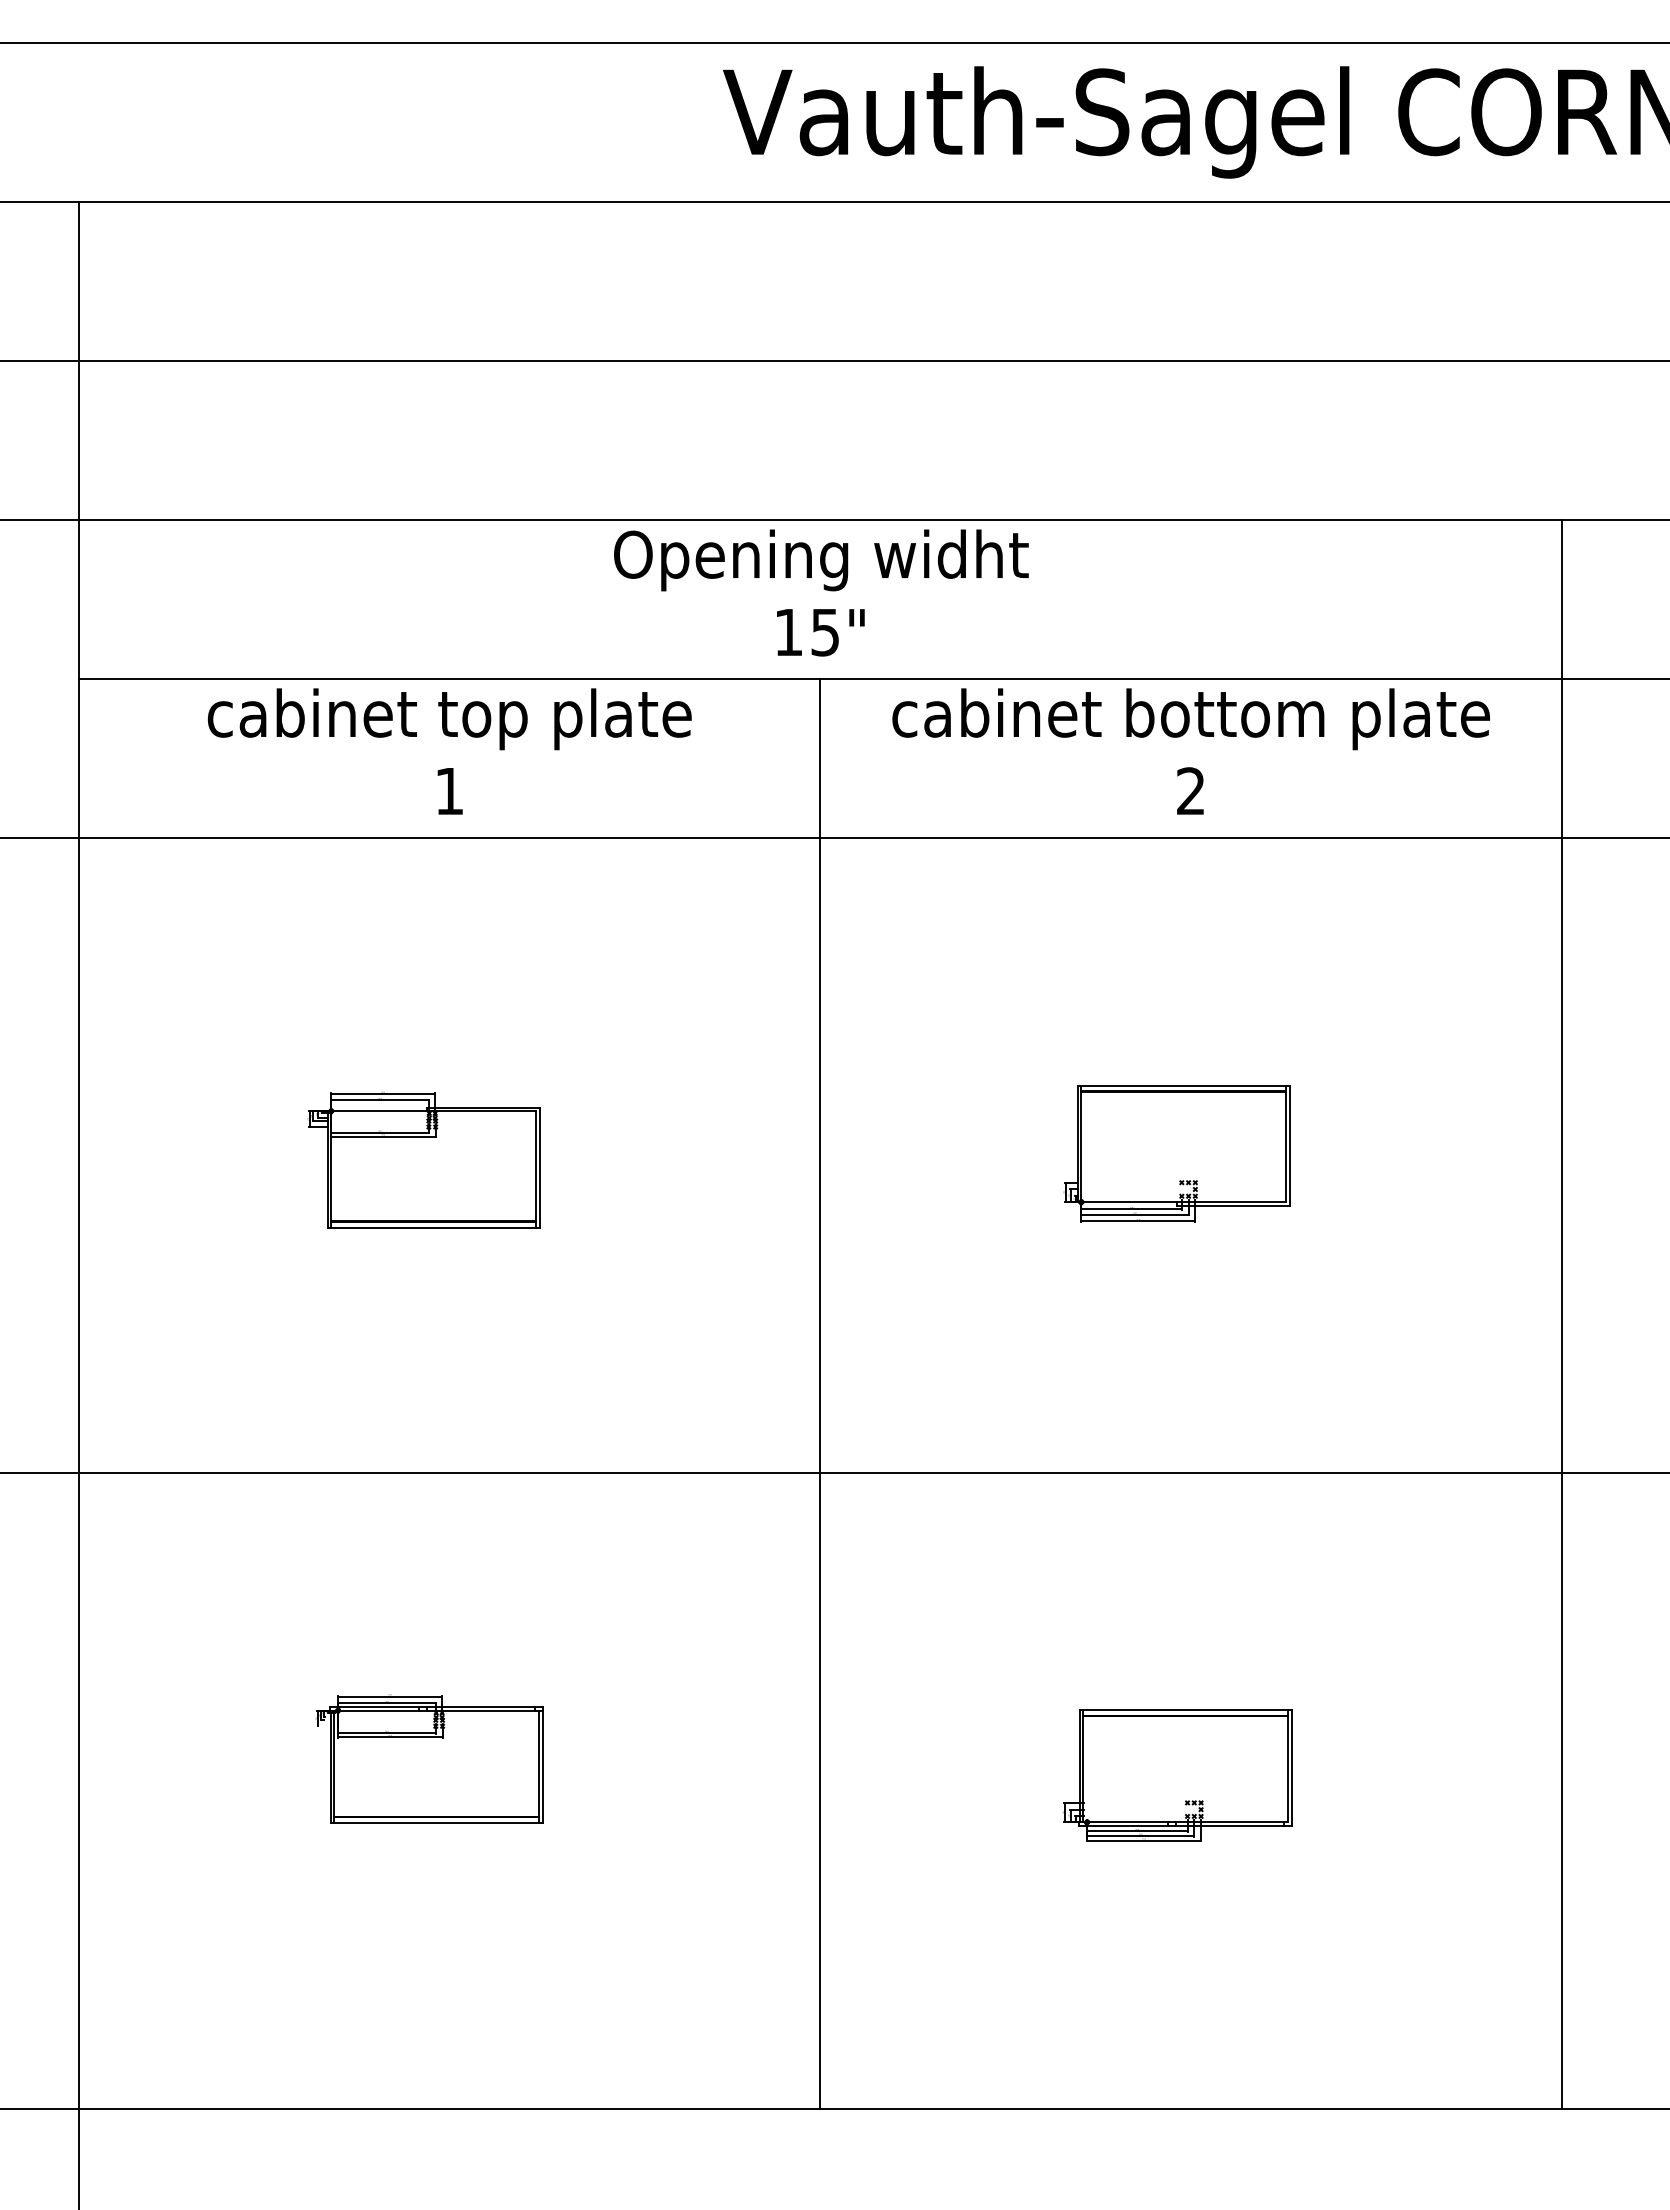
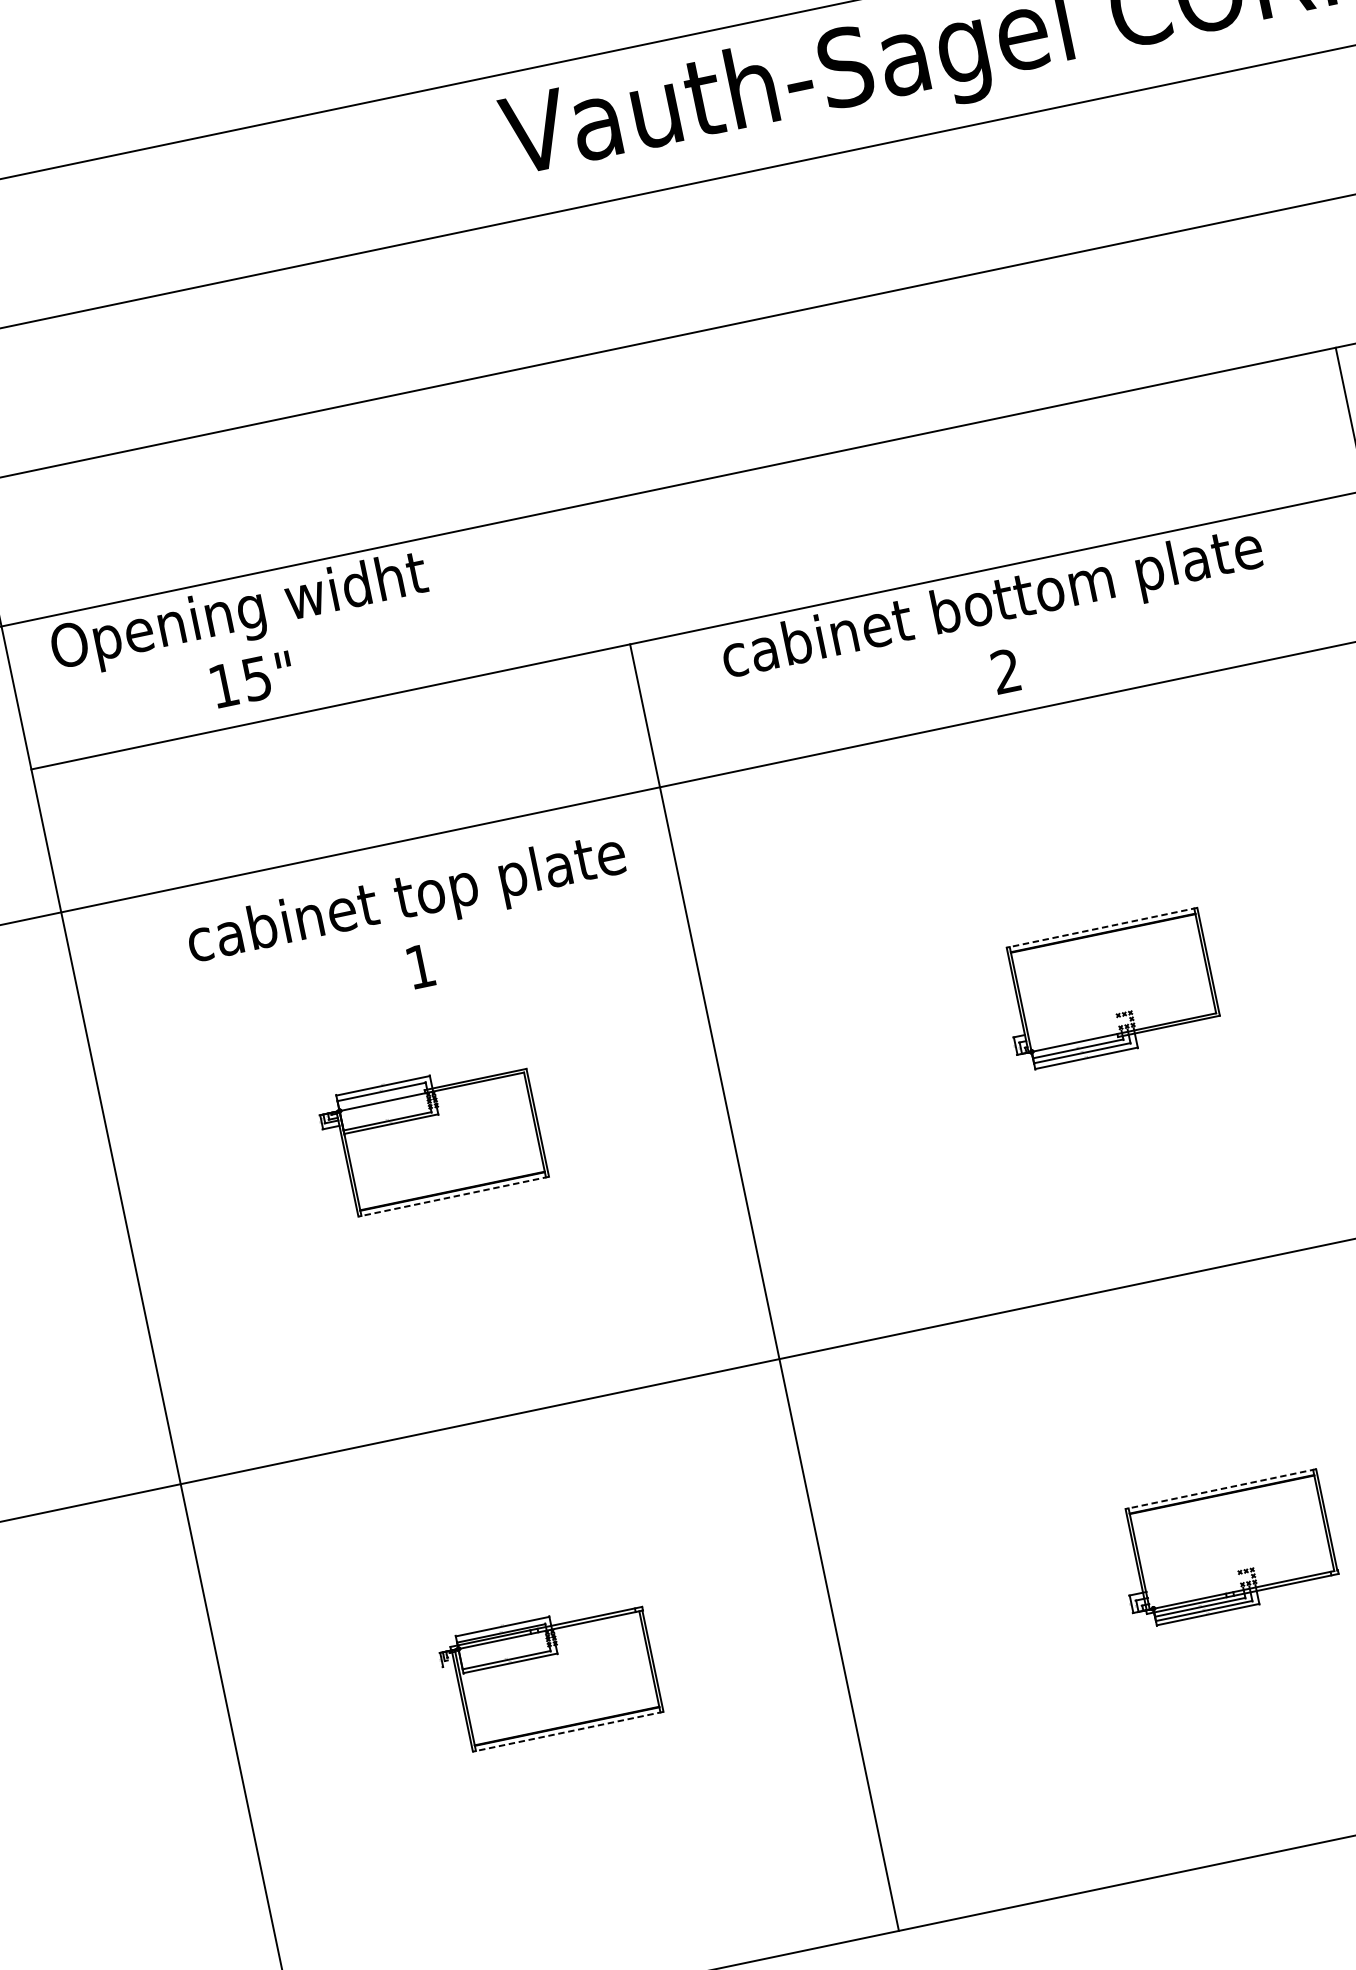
text: (821, 592) -> (245, 643), moved
text: (449, 751) -> (412, 930), moved
text: (1190, 751) -> (998, 635), moved
line: (1183, 1085) -> (1101, 927), solid -> dashed
line: (433, 1227) -> (453, 1196), solid -> dashed
line: (820, 1393) -> (764, 1287), moved
line: (1185, 1709) -> (1220, 1488), solid -> dashed
line: (436, 1823) -> (568, 1732), solid -> dashed

